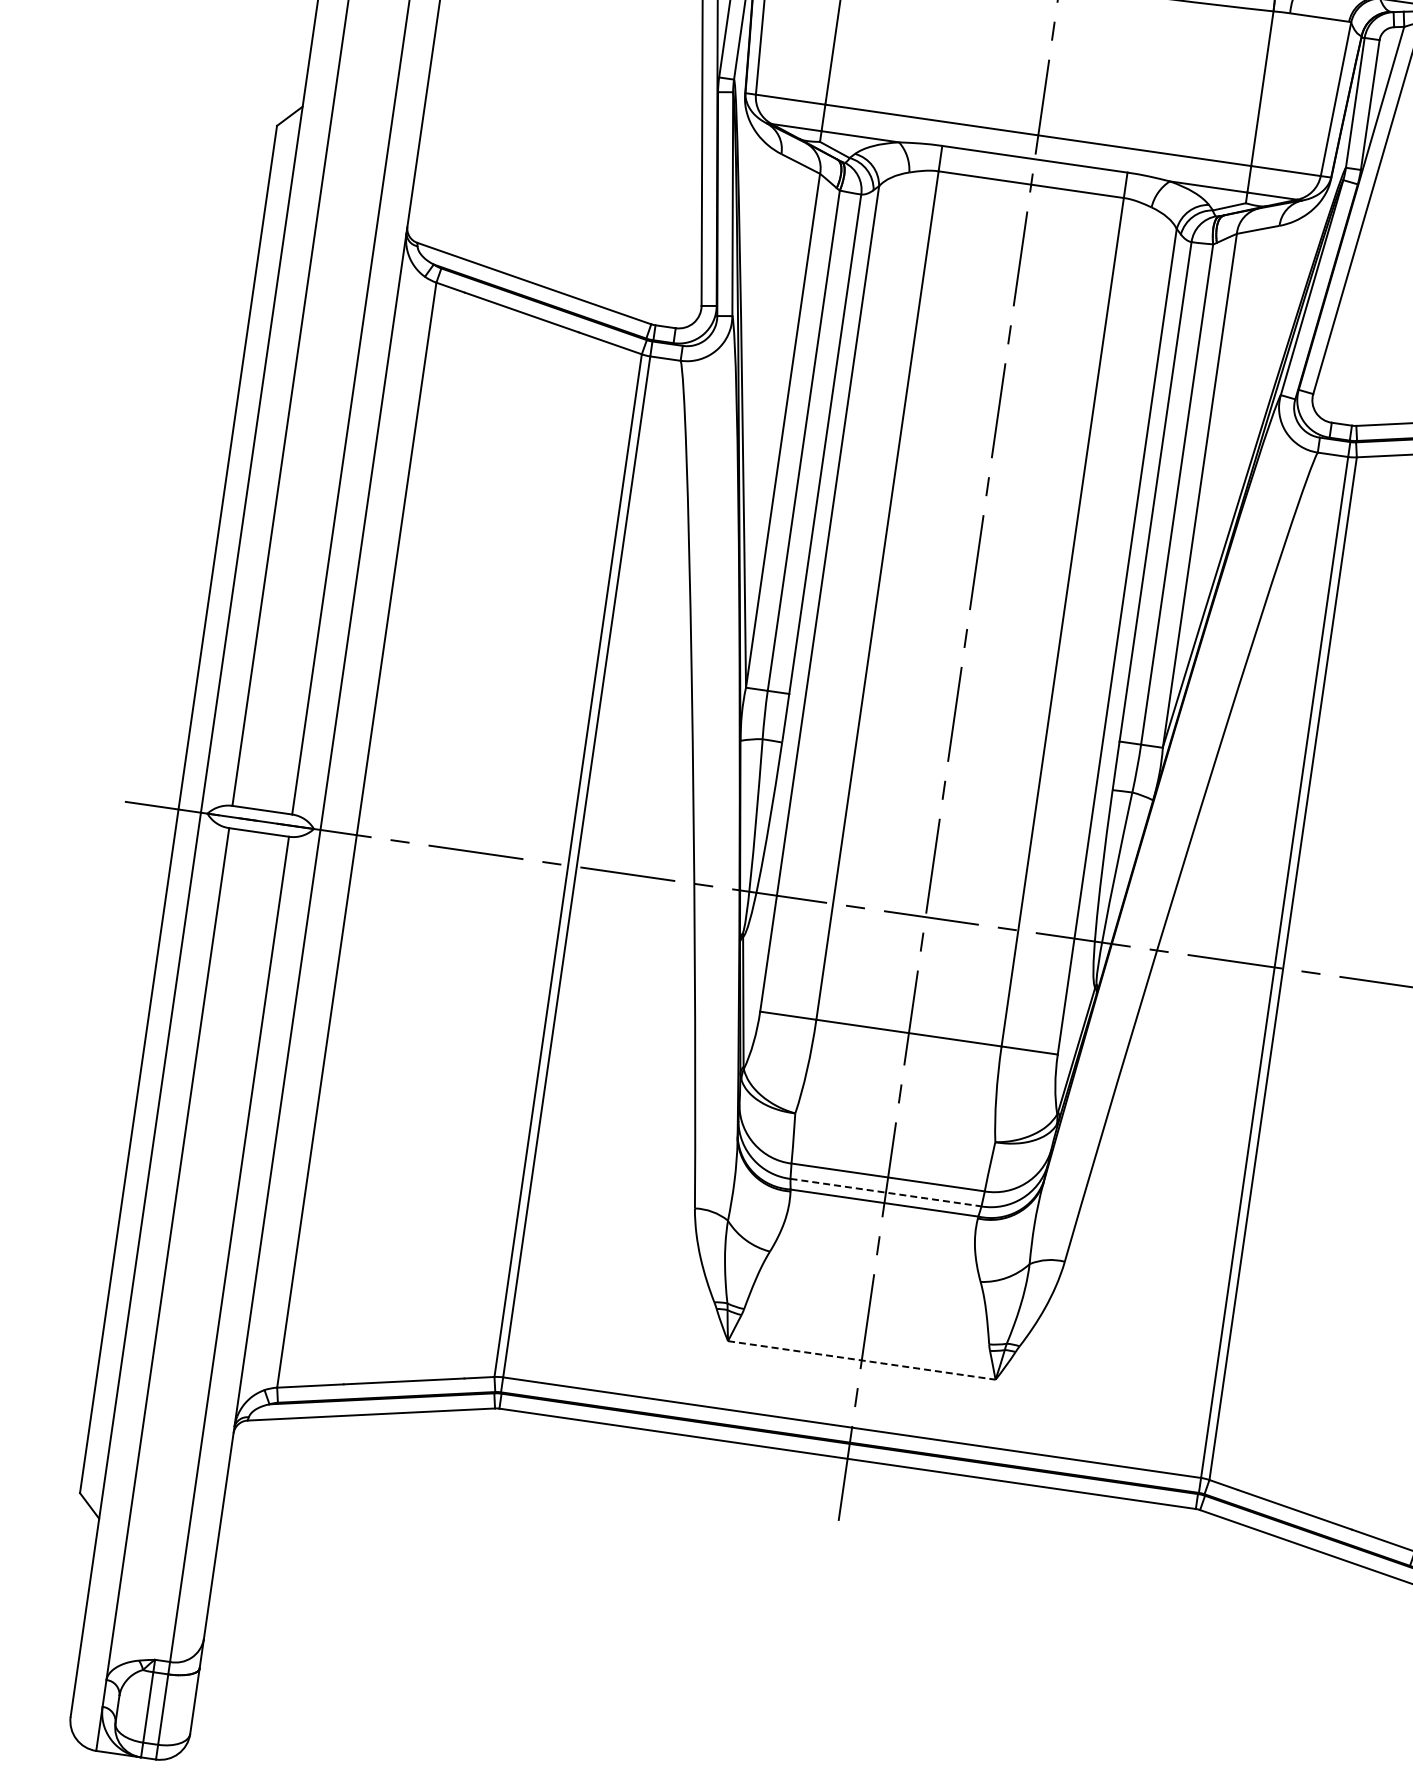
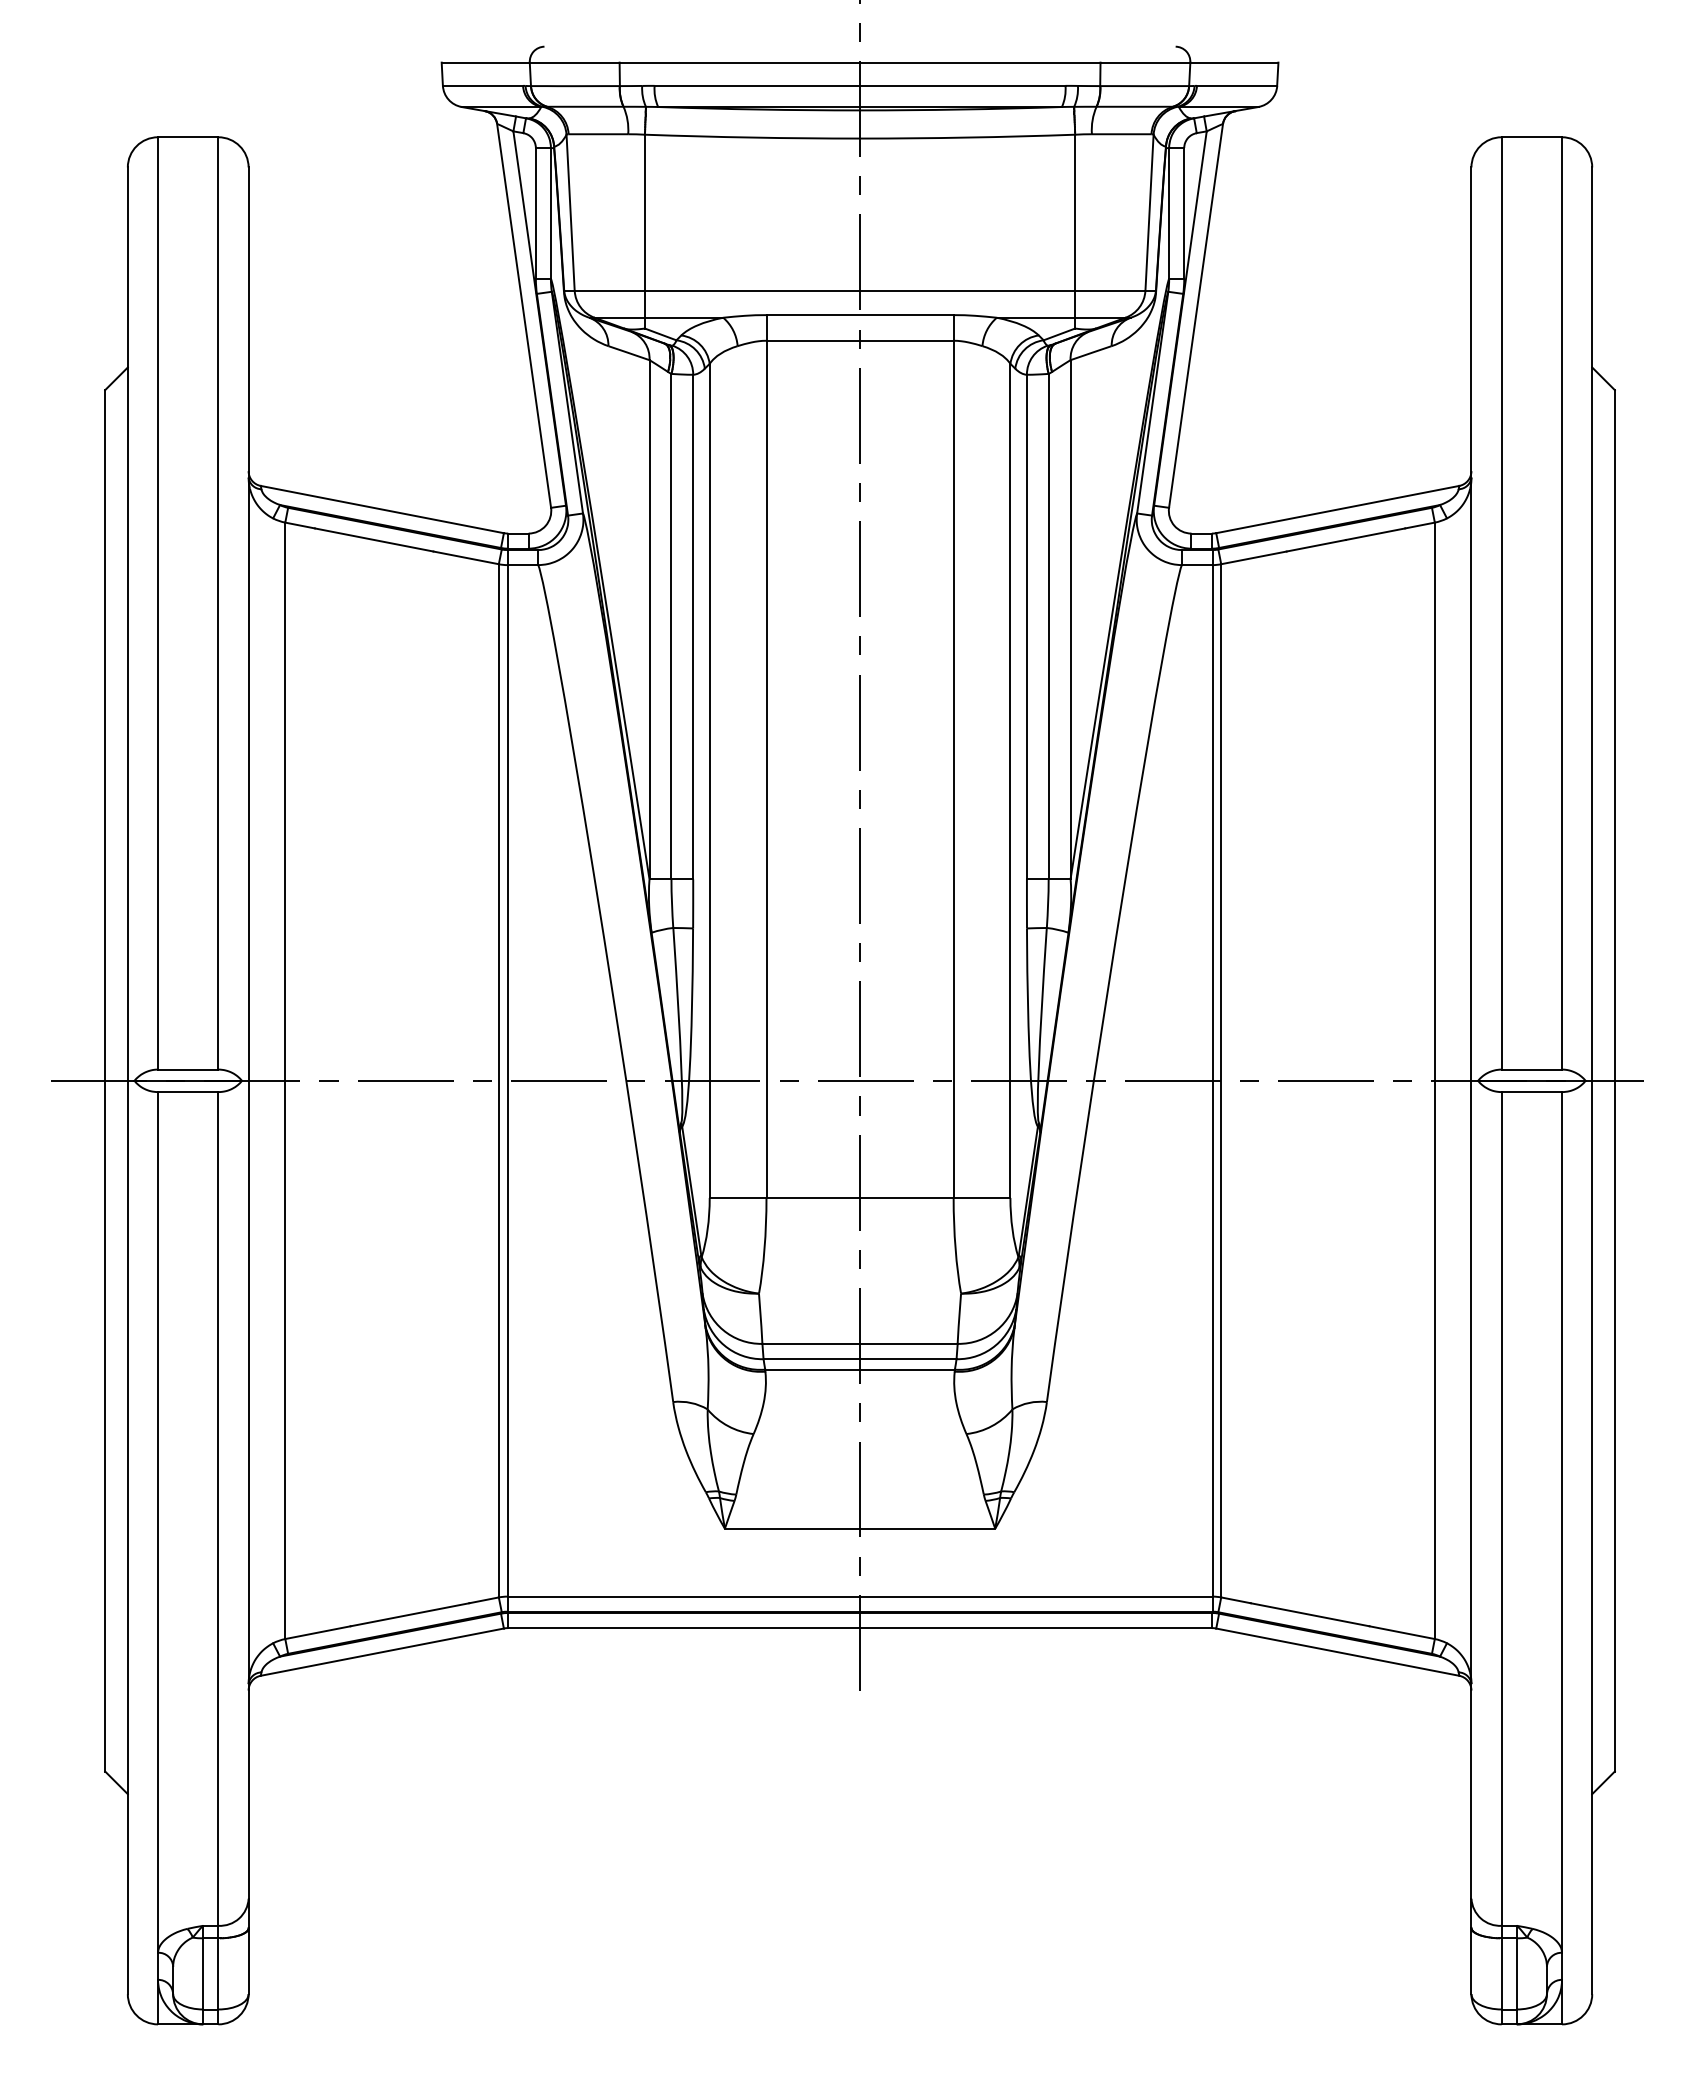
line: (886, 1193) -> (860, 1359), dashed -> solid
line: (862, 1360) -> (860, 1528), dashed -> solid

